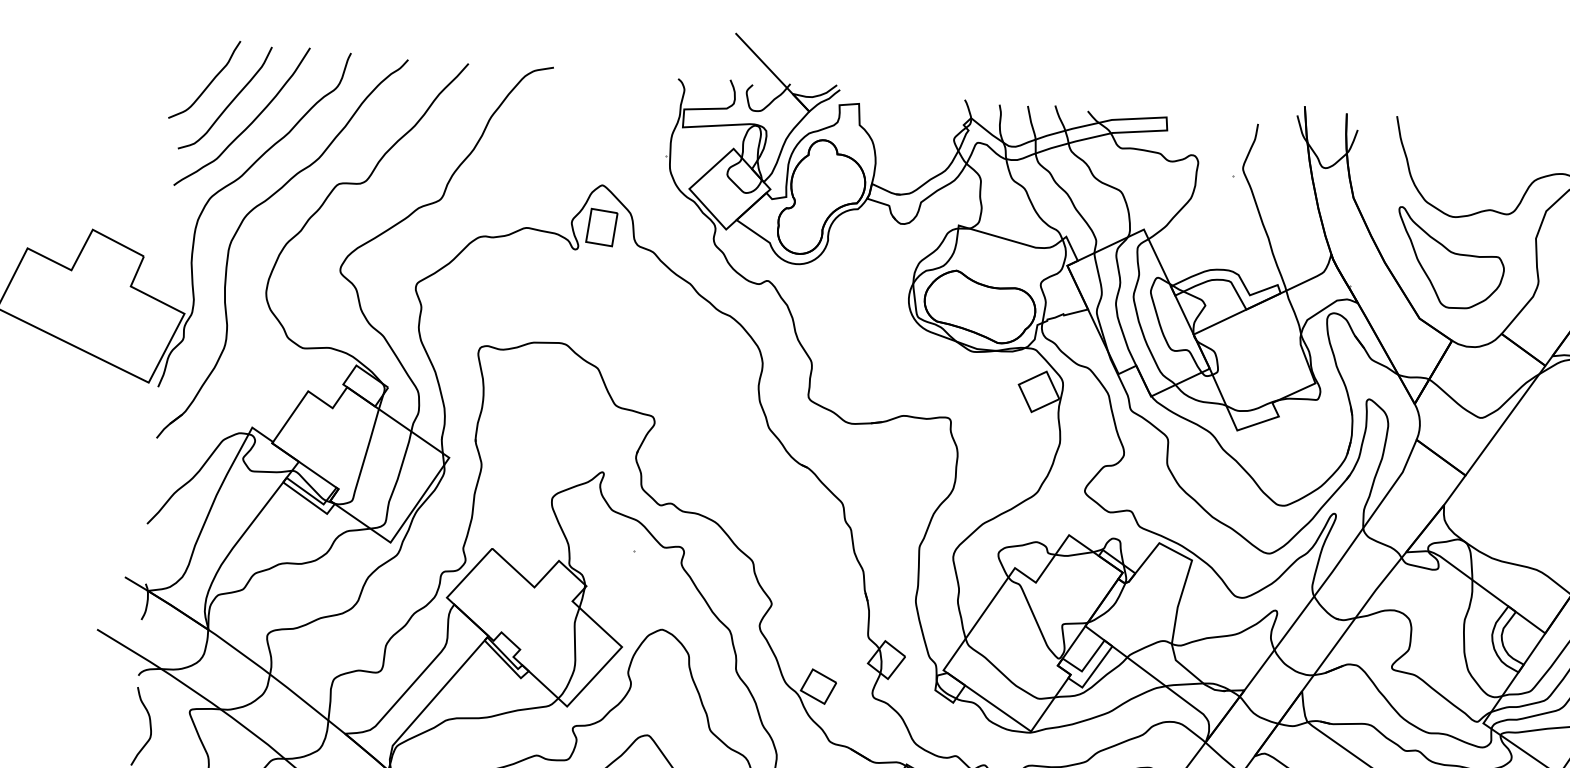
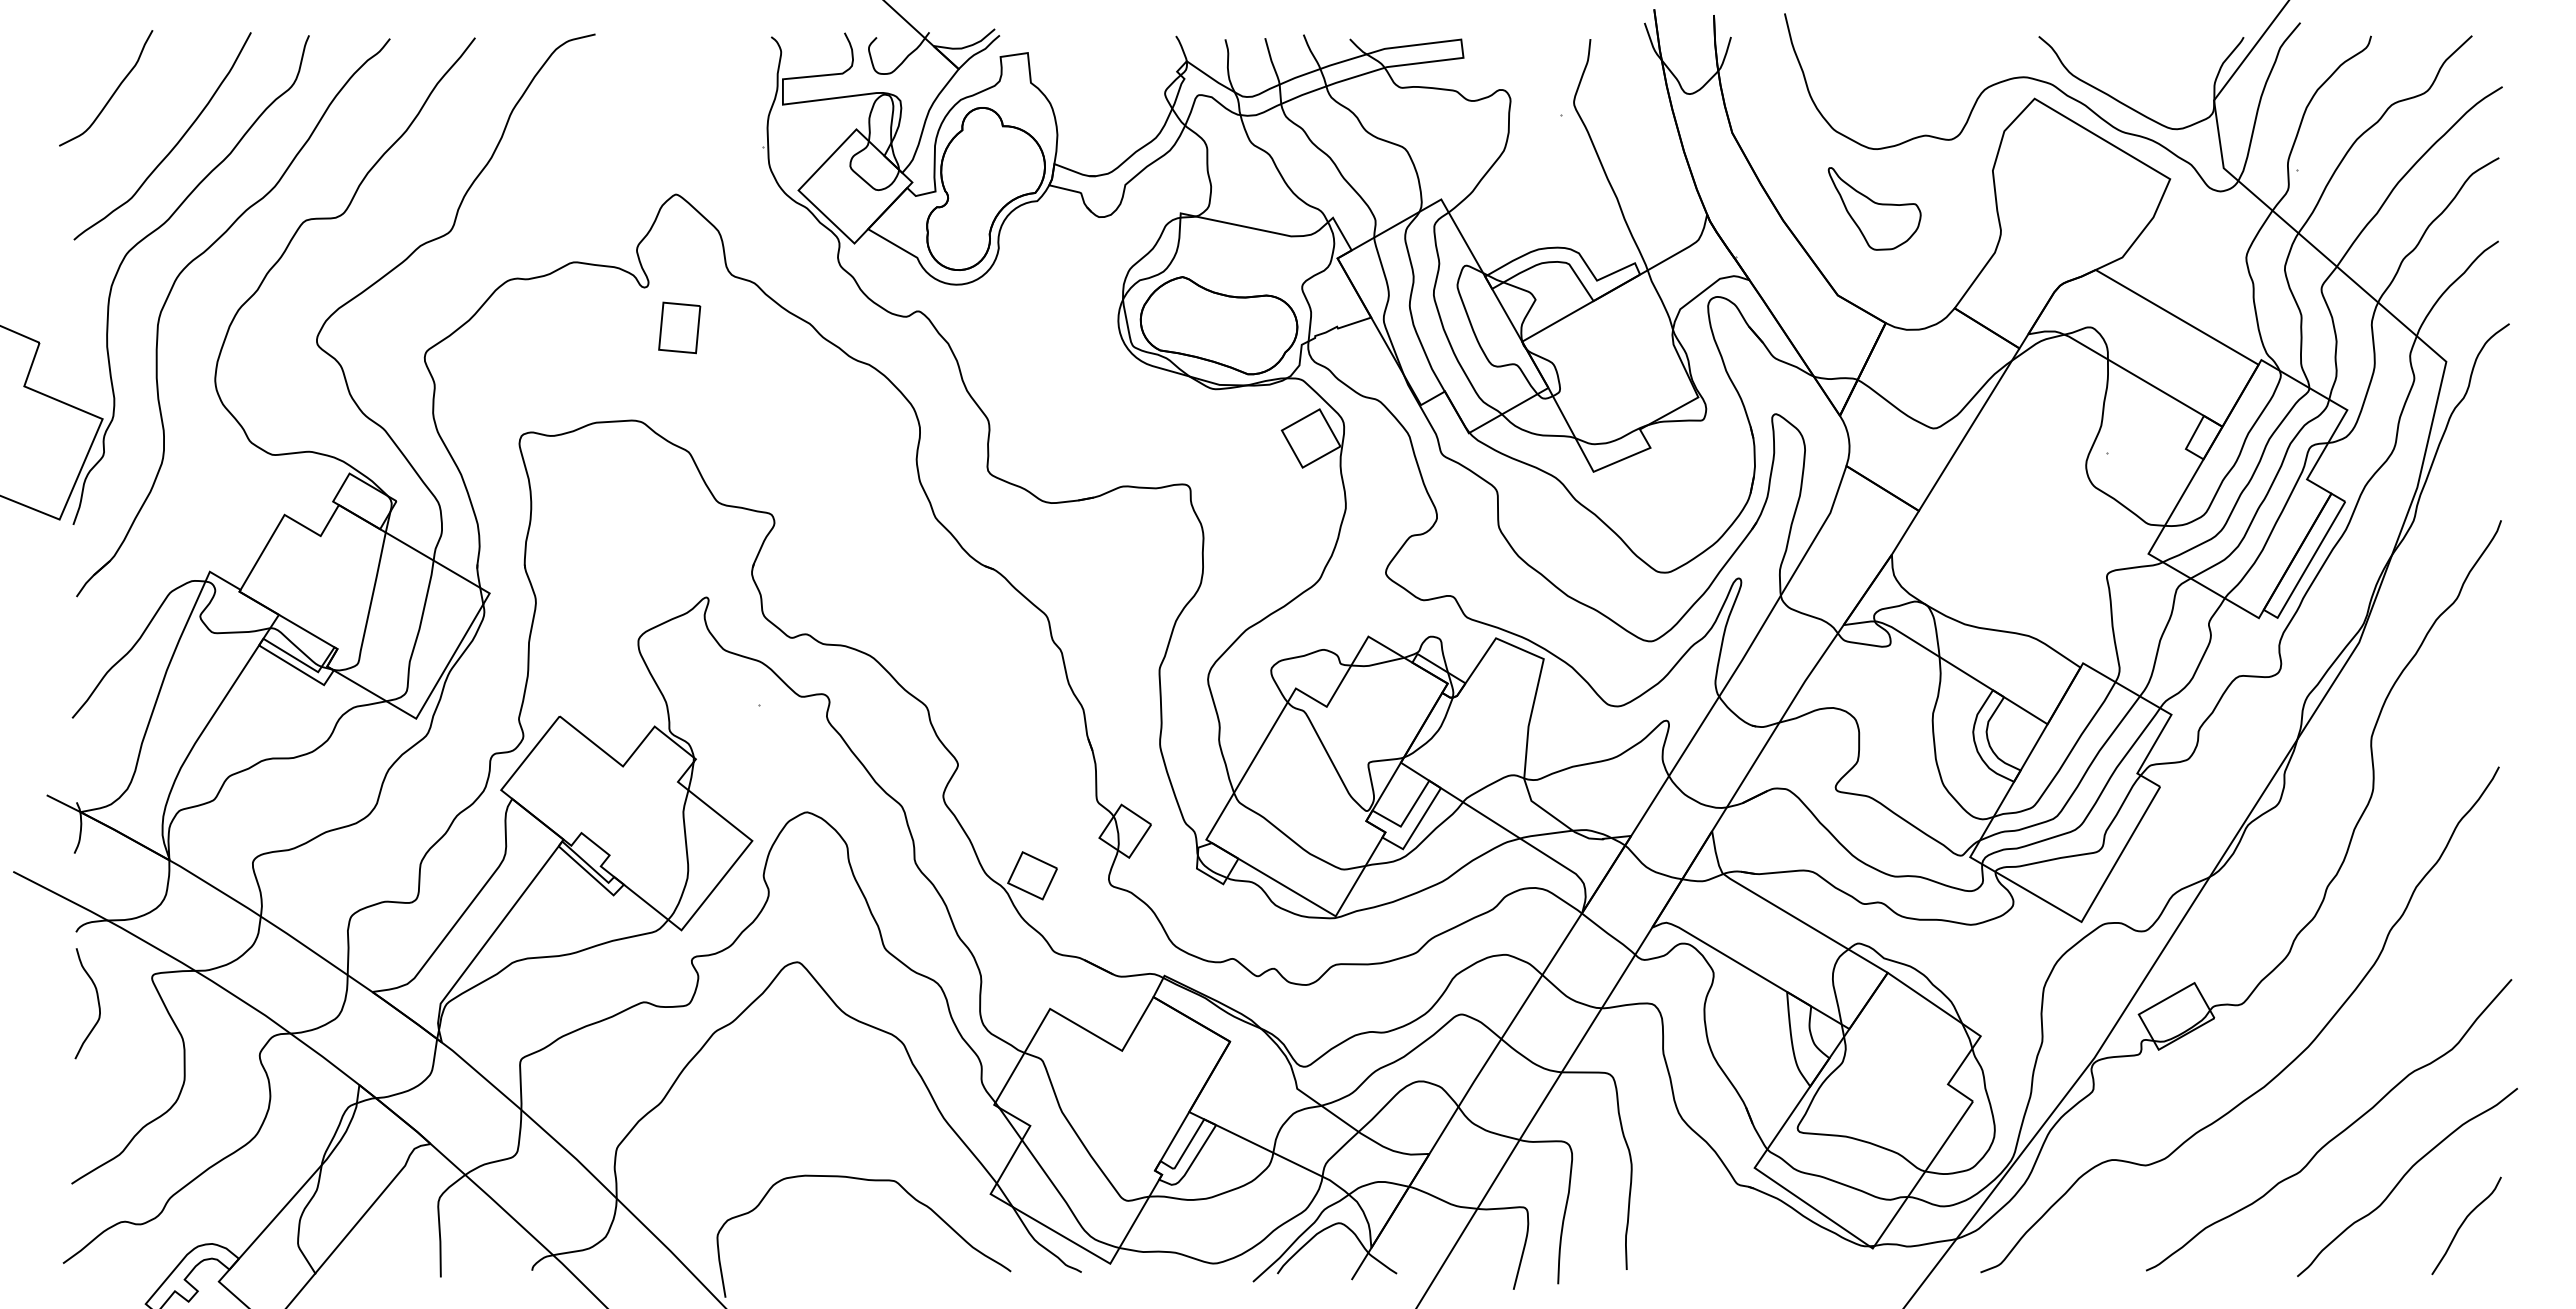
curve: (230, 102) -> (144, 117), removed
part: (601, 227) -> (679, 327), moved
part: (1450, 259) -> (1874, 208), size x0.6

